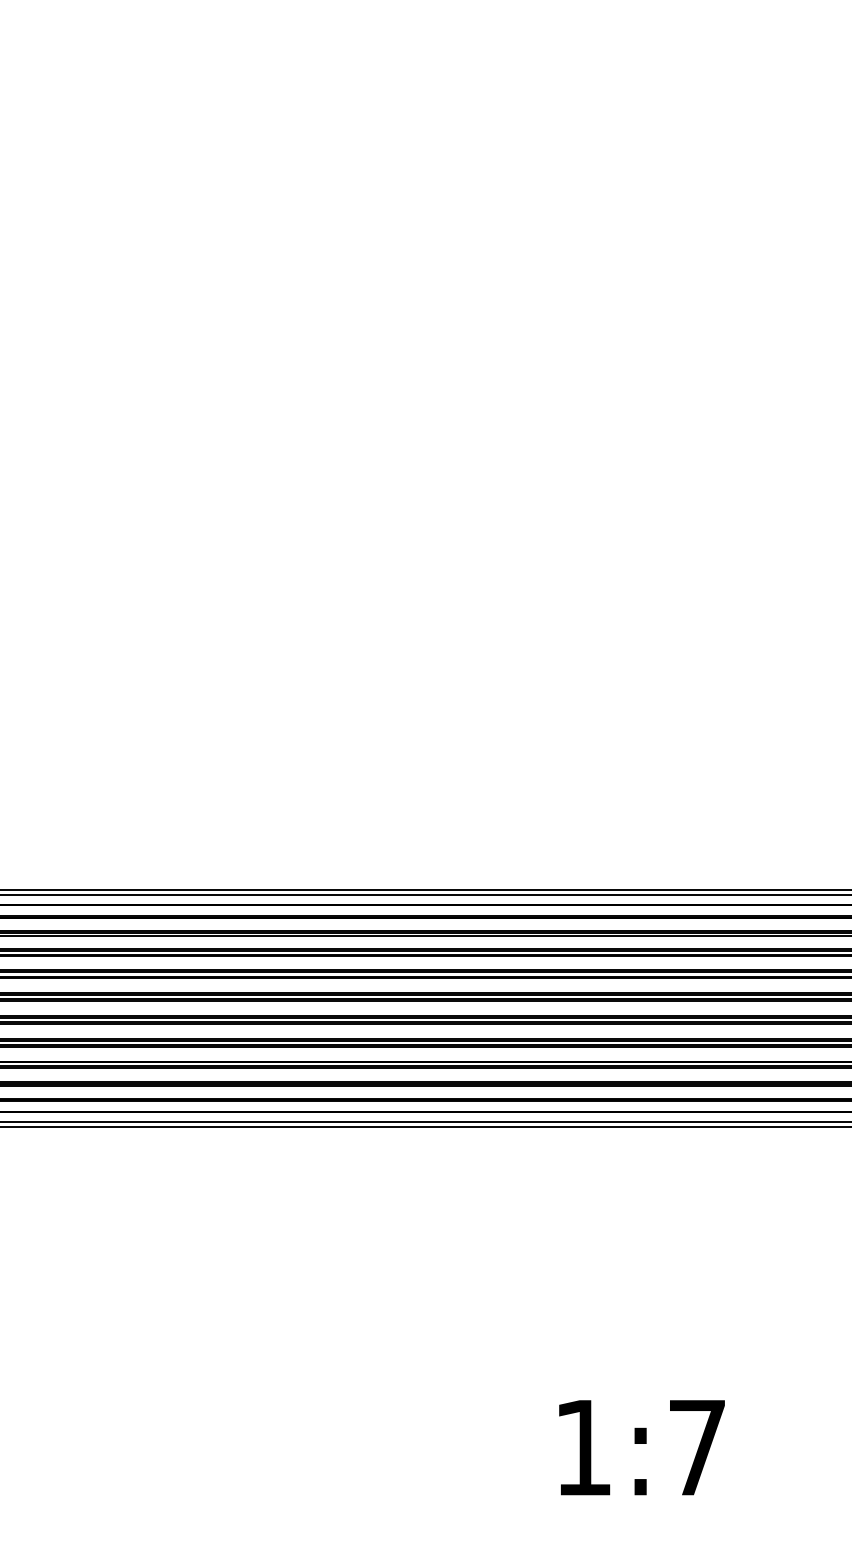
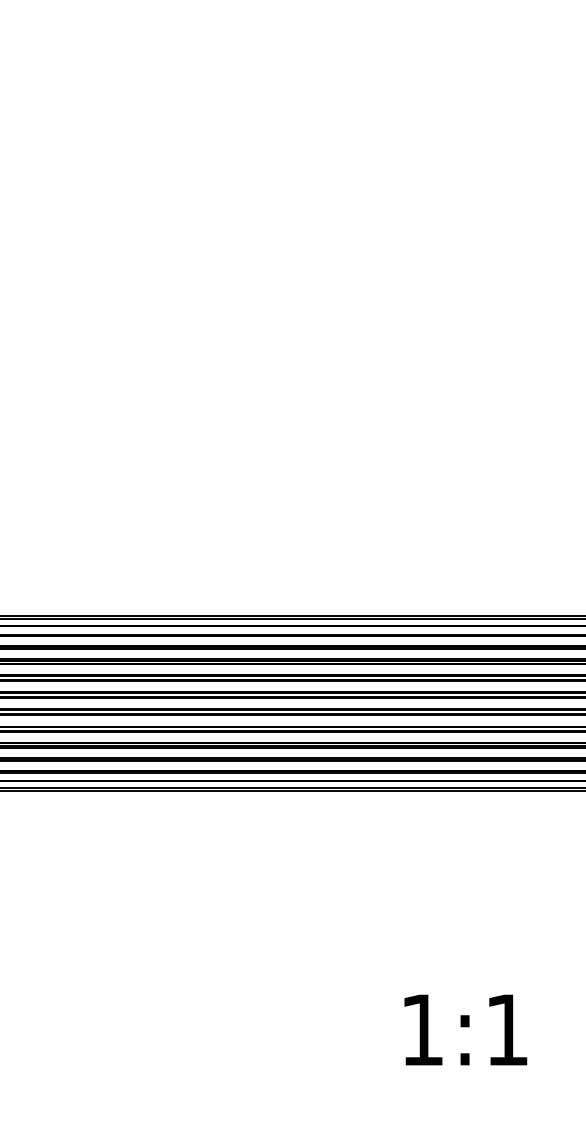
text: (697, 1447) -> (507, 1029), 1:7 -> 1:1

